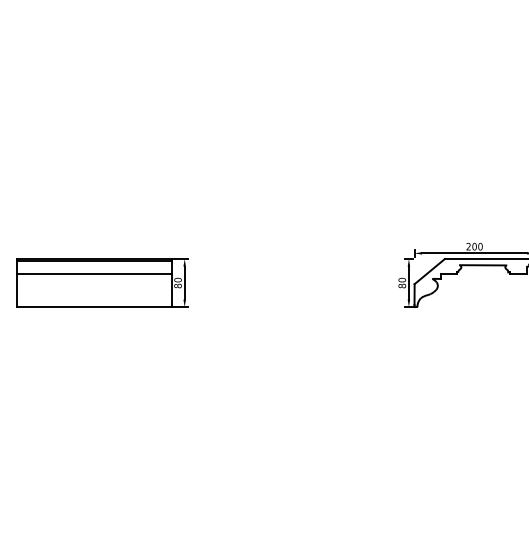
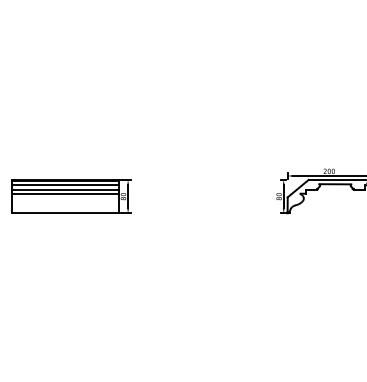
line: (94, 267) -> (65, 185), added
line: (94, 278) -> (65, 193), added

